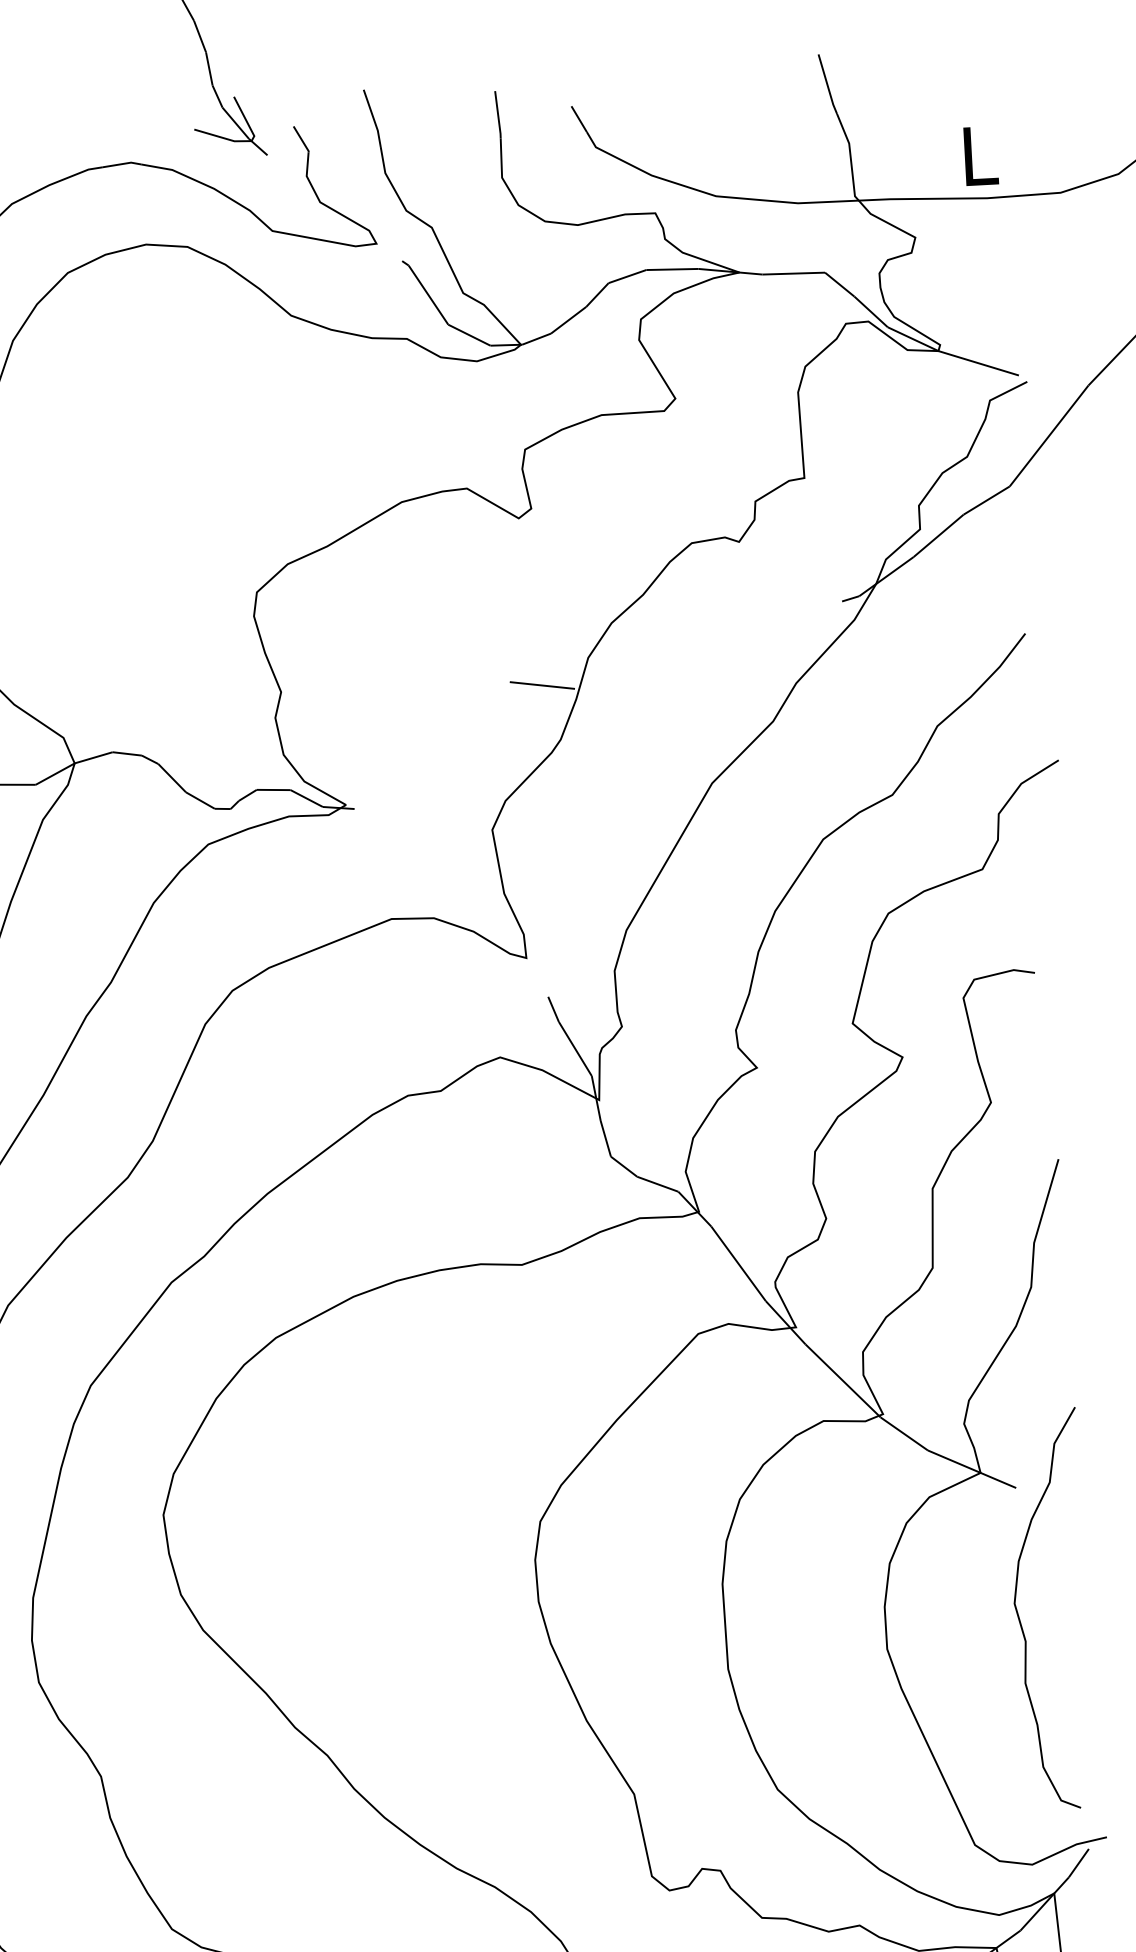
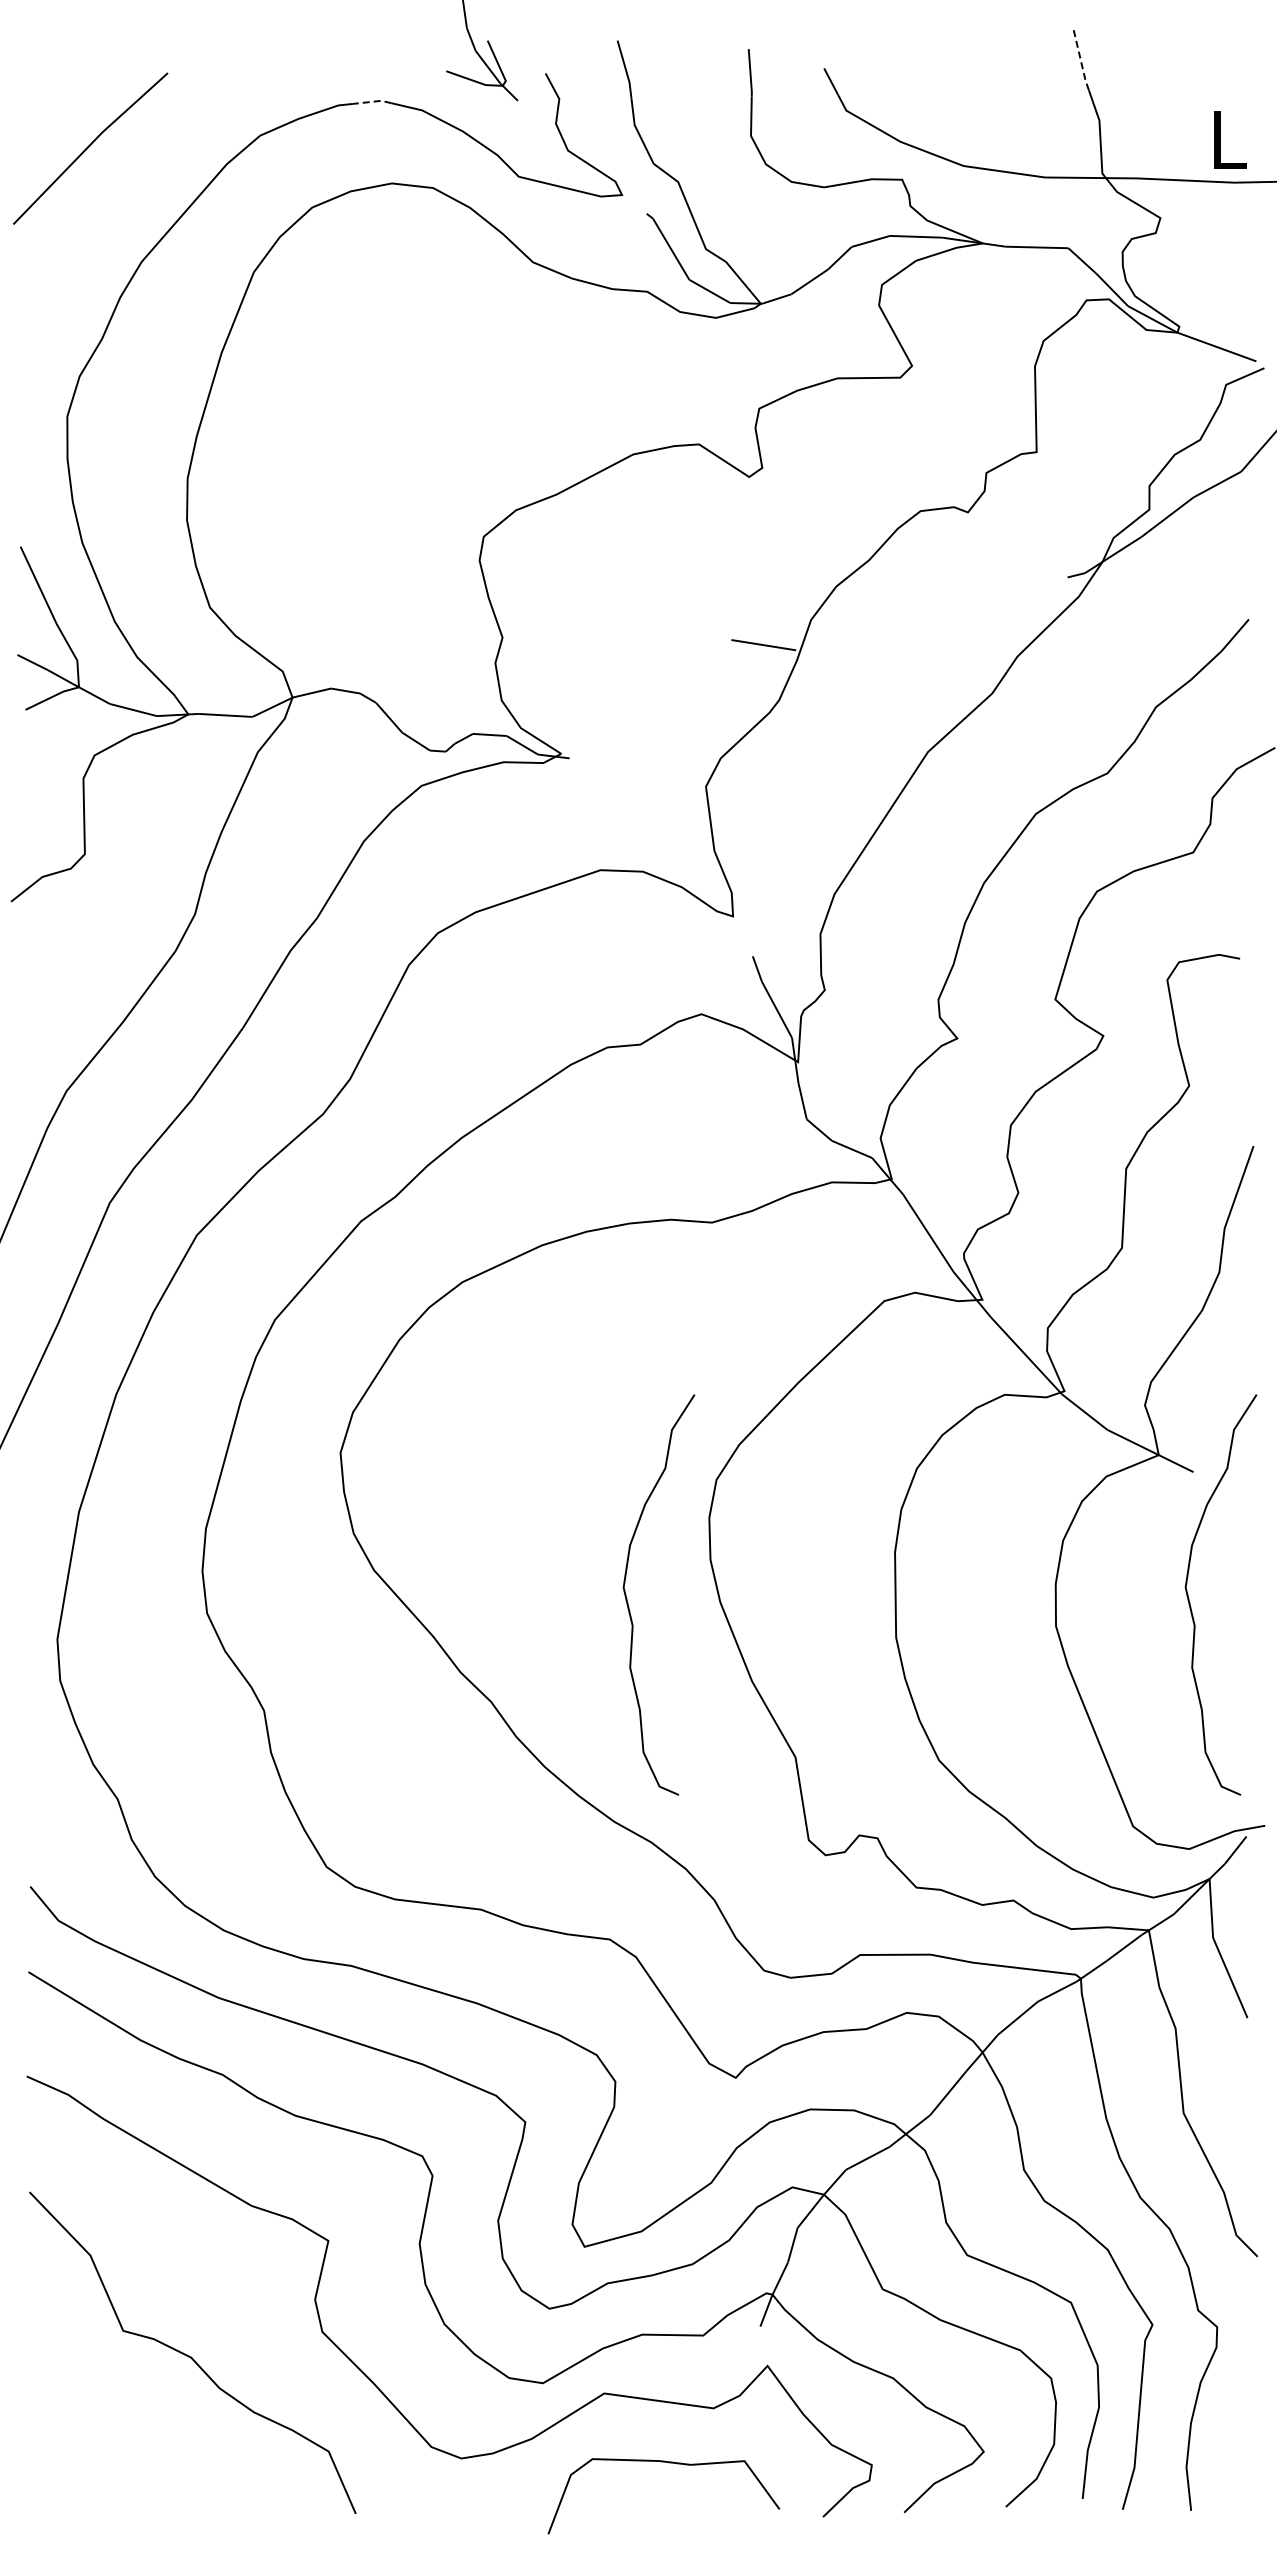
line: (827, 84) -> (1080, 60), solid -> dashed
line: (122, 163) -> (372, 101), solid -> dashed
curve: (459, 1648) -> (628, 1602), added

